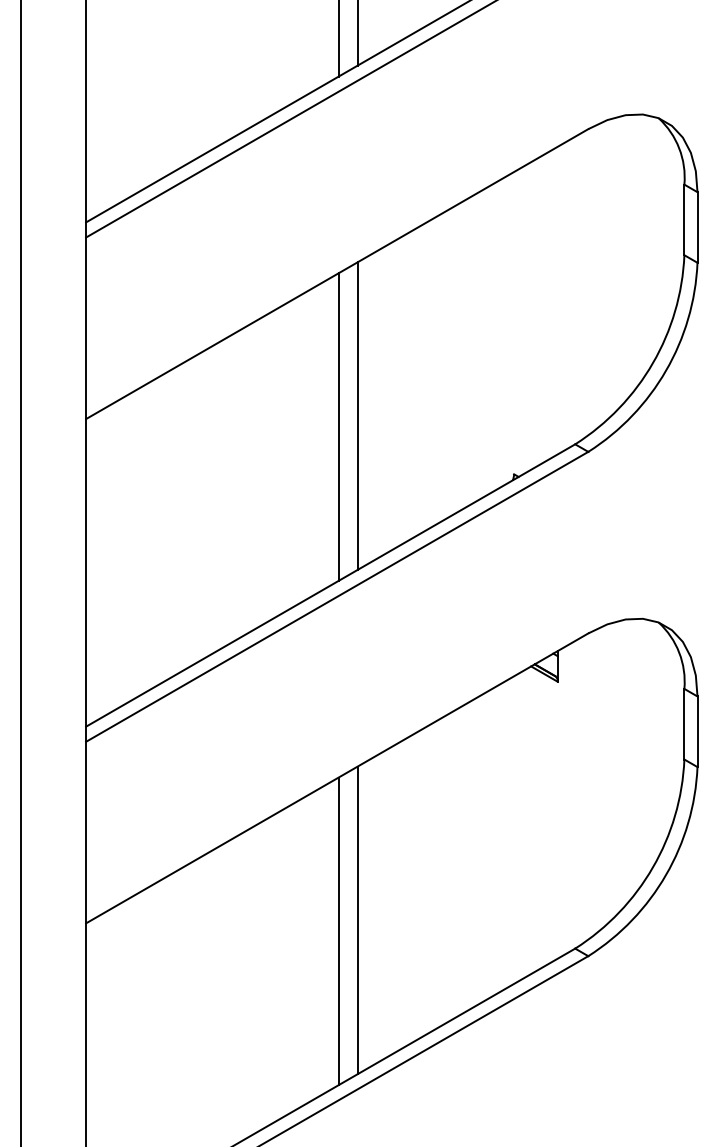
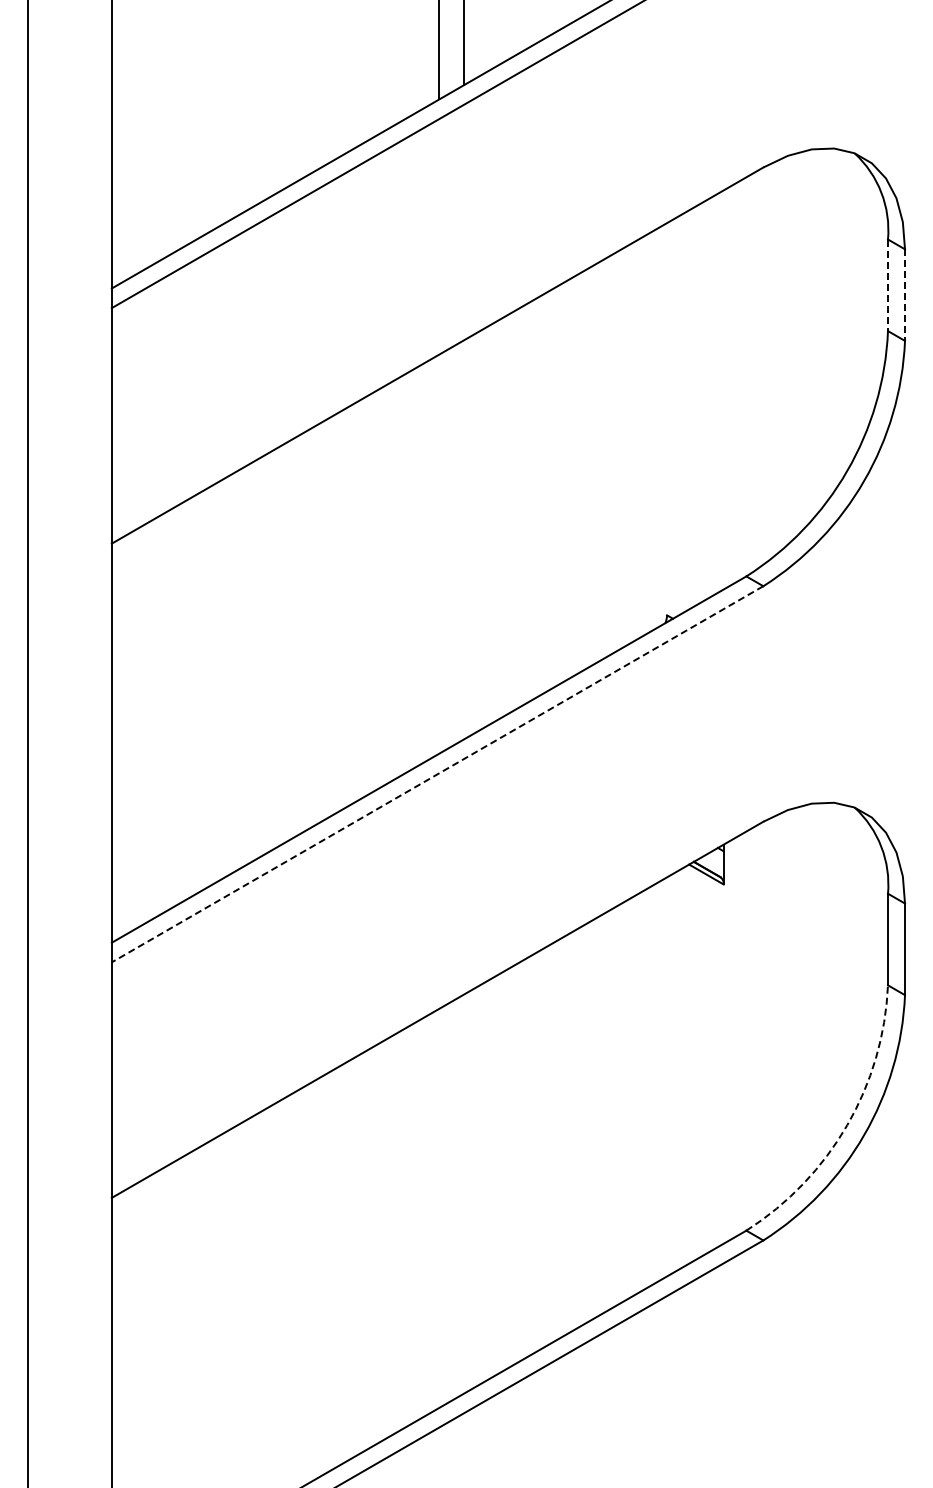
line: (684, 220) -> (888, 285), solid -> dashed
line: (697, 227) -> (905, 295), solid -> dashed
line: (357, 415) -> (464, 539), removed
line: (338, 426) -> (439, 553), removed
line: (337, 597) -> (437, 774), solid -> dashed
arc: (653, 867) -> (847, 1125), solid -> dashed
line: (357, 919) -> (464, 1193), removed
line: (338, 930) -> (439, 1207), removed

